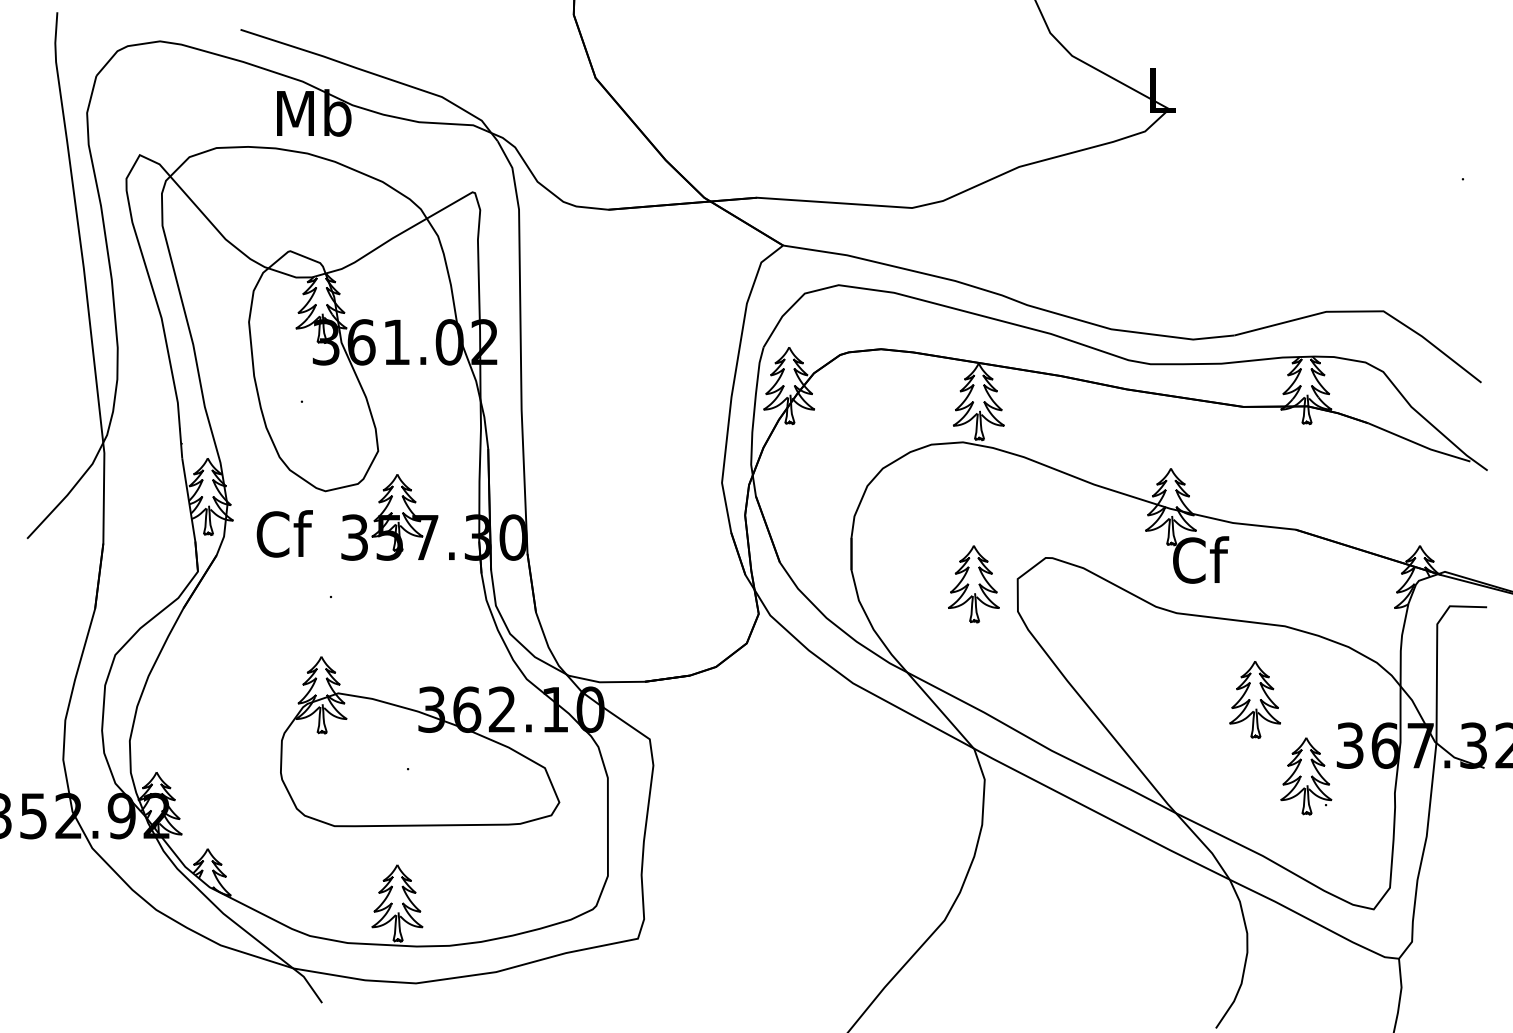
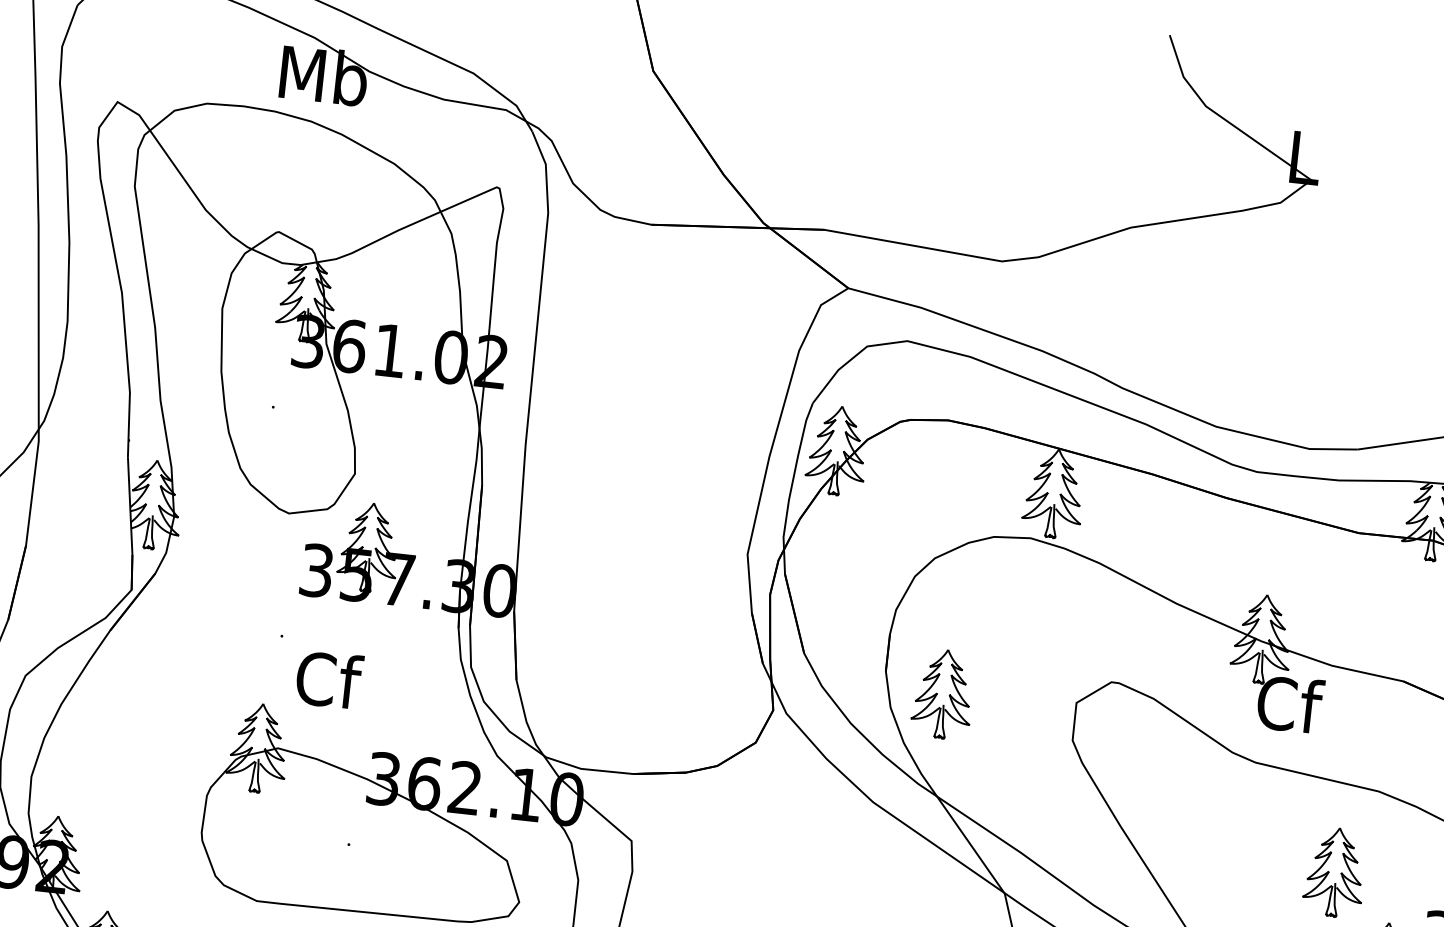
text: (284, 533) -> (329, 679), moved
part: (973, 584) -> (942, 694), moved

